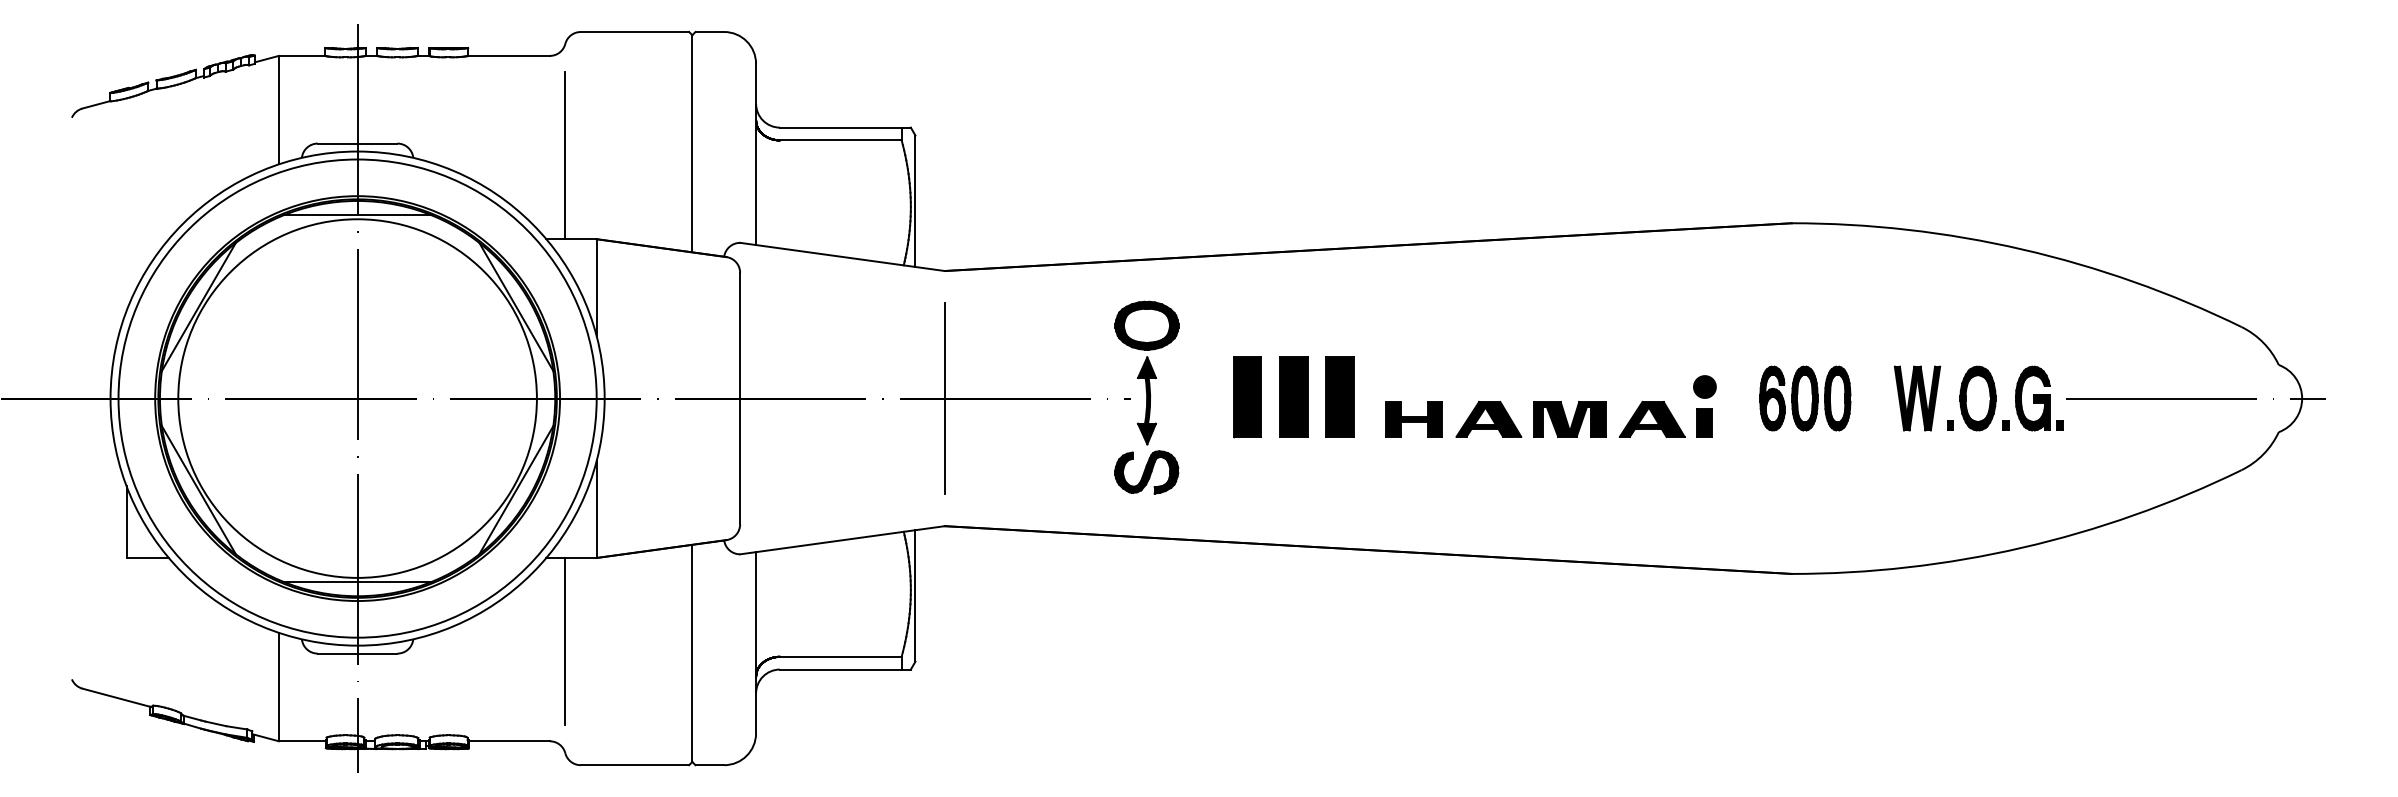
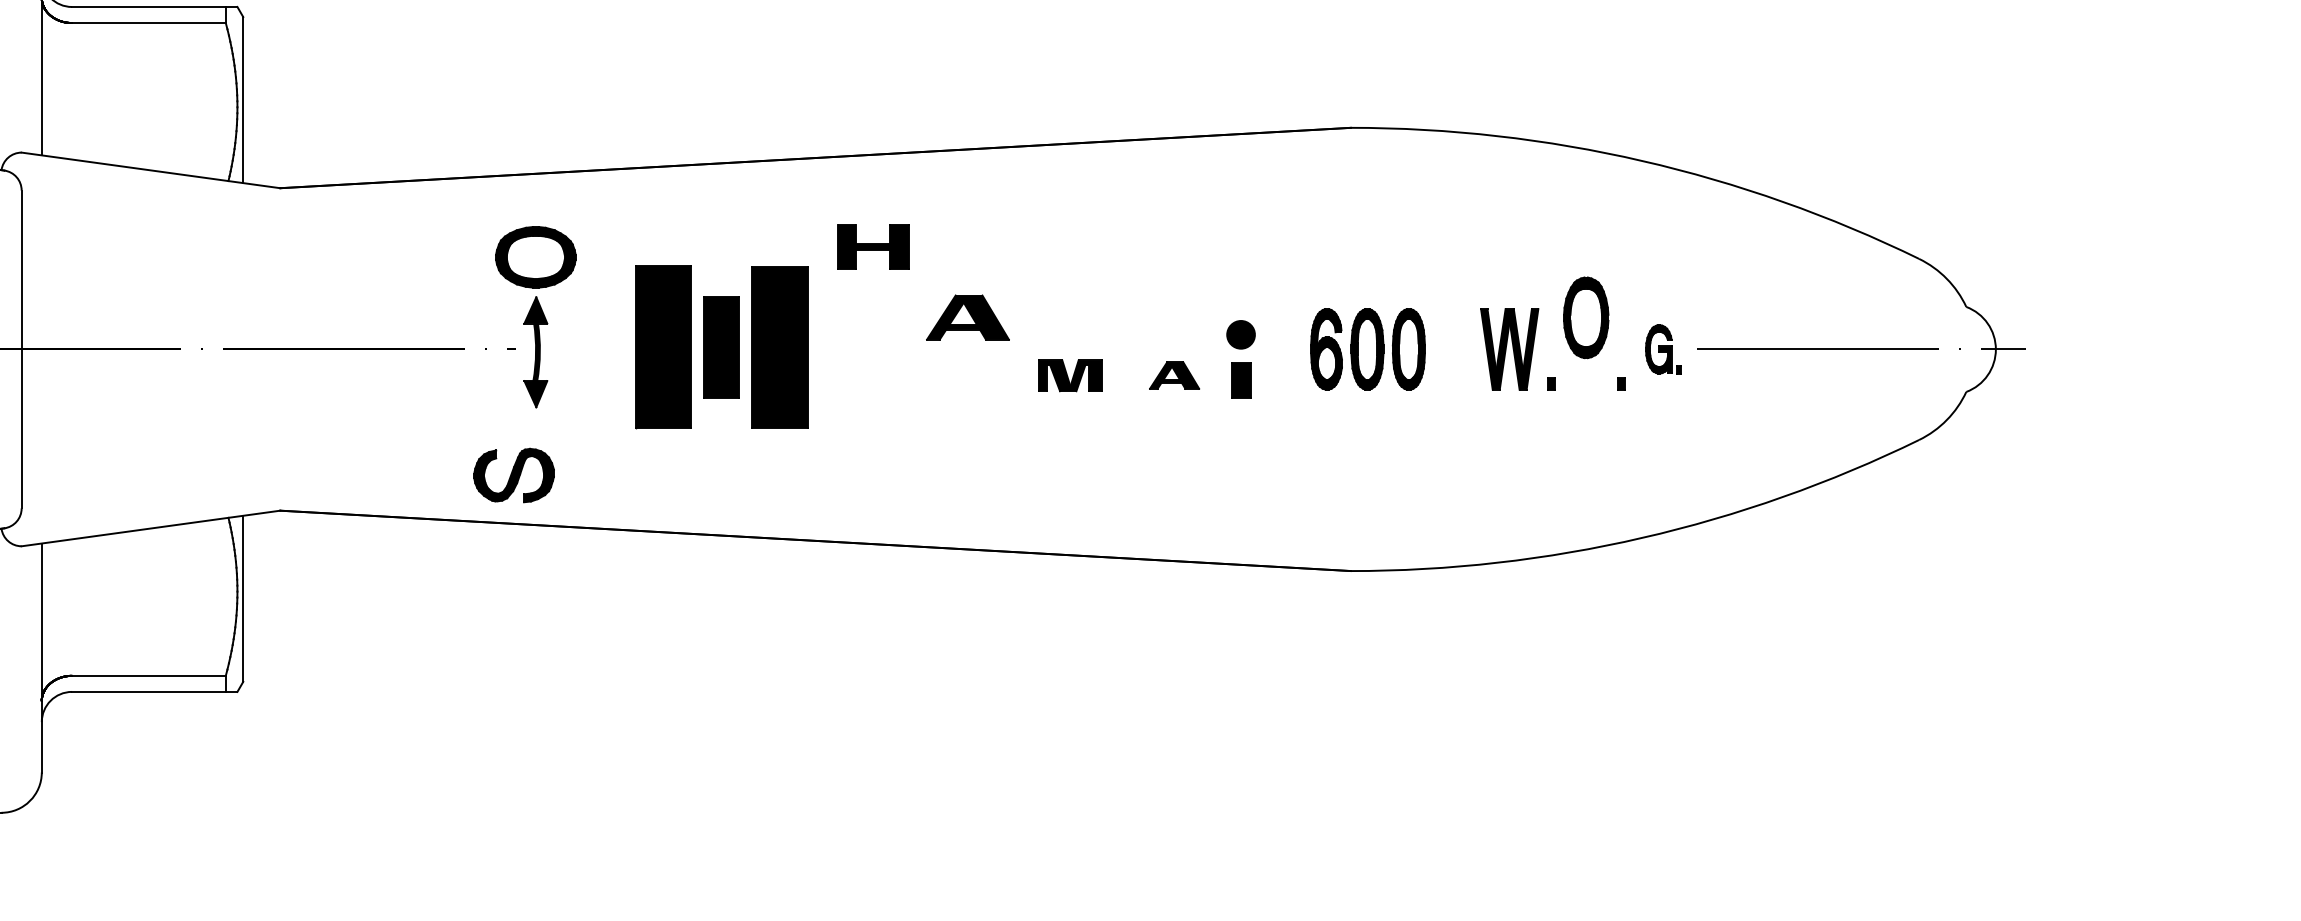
part: (1339, 396) -> (779, 346), size x1.6
part: (1247, 397) -> (662, 348), size x1.6
line: (944, 398) -> (279, 349), removed
part: (1977, 398) -> (1585, 317), moved
part: (2039, 398) -> (1663, 349), size x0.6
part: (1488, 418) -> (967, 316), moved
part: (1652, 418) -> (1174, 374), size x0.6
part: (1413, 419) -> (872, 246), moved
part: (1569, 419) -> (1069, 375), size x0.7
part: (1146, 472) -> (513, 475), moved

